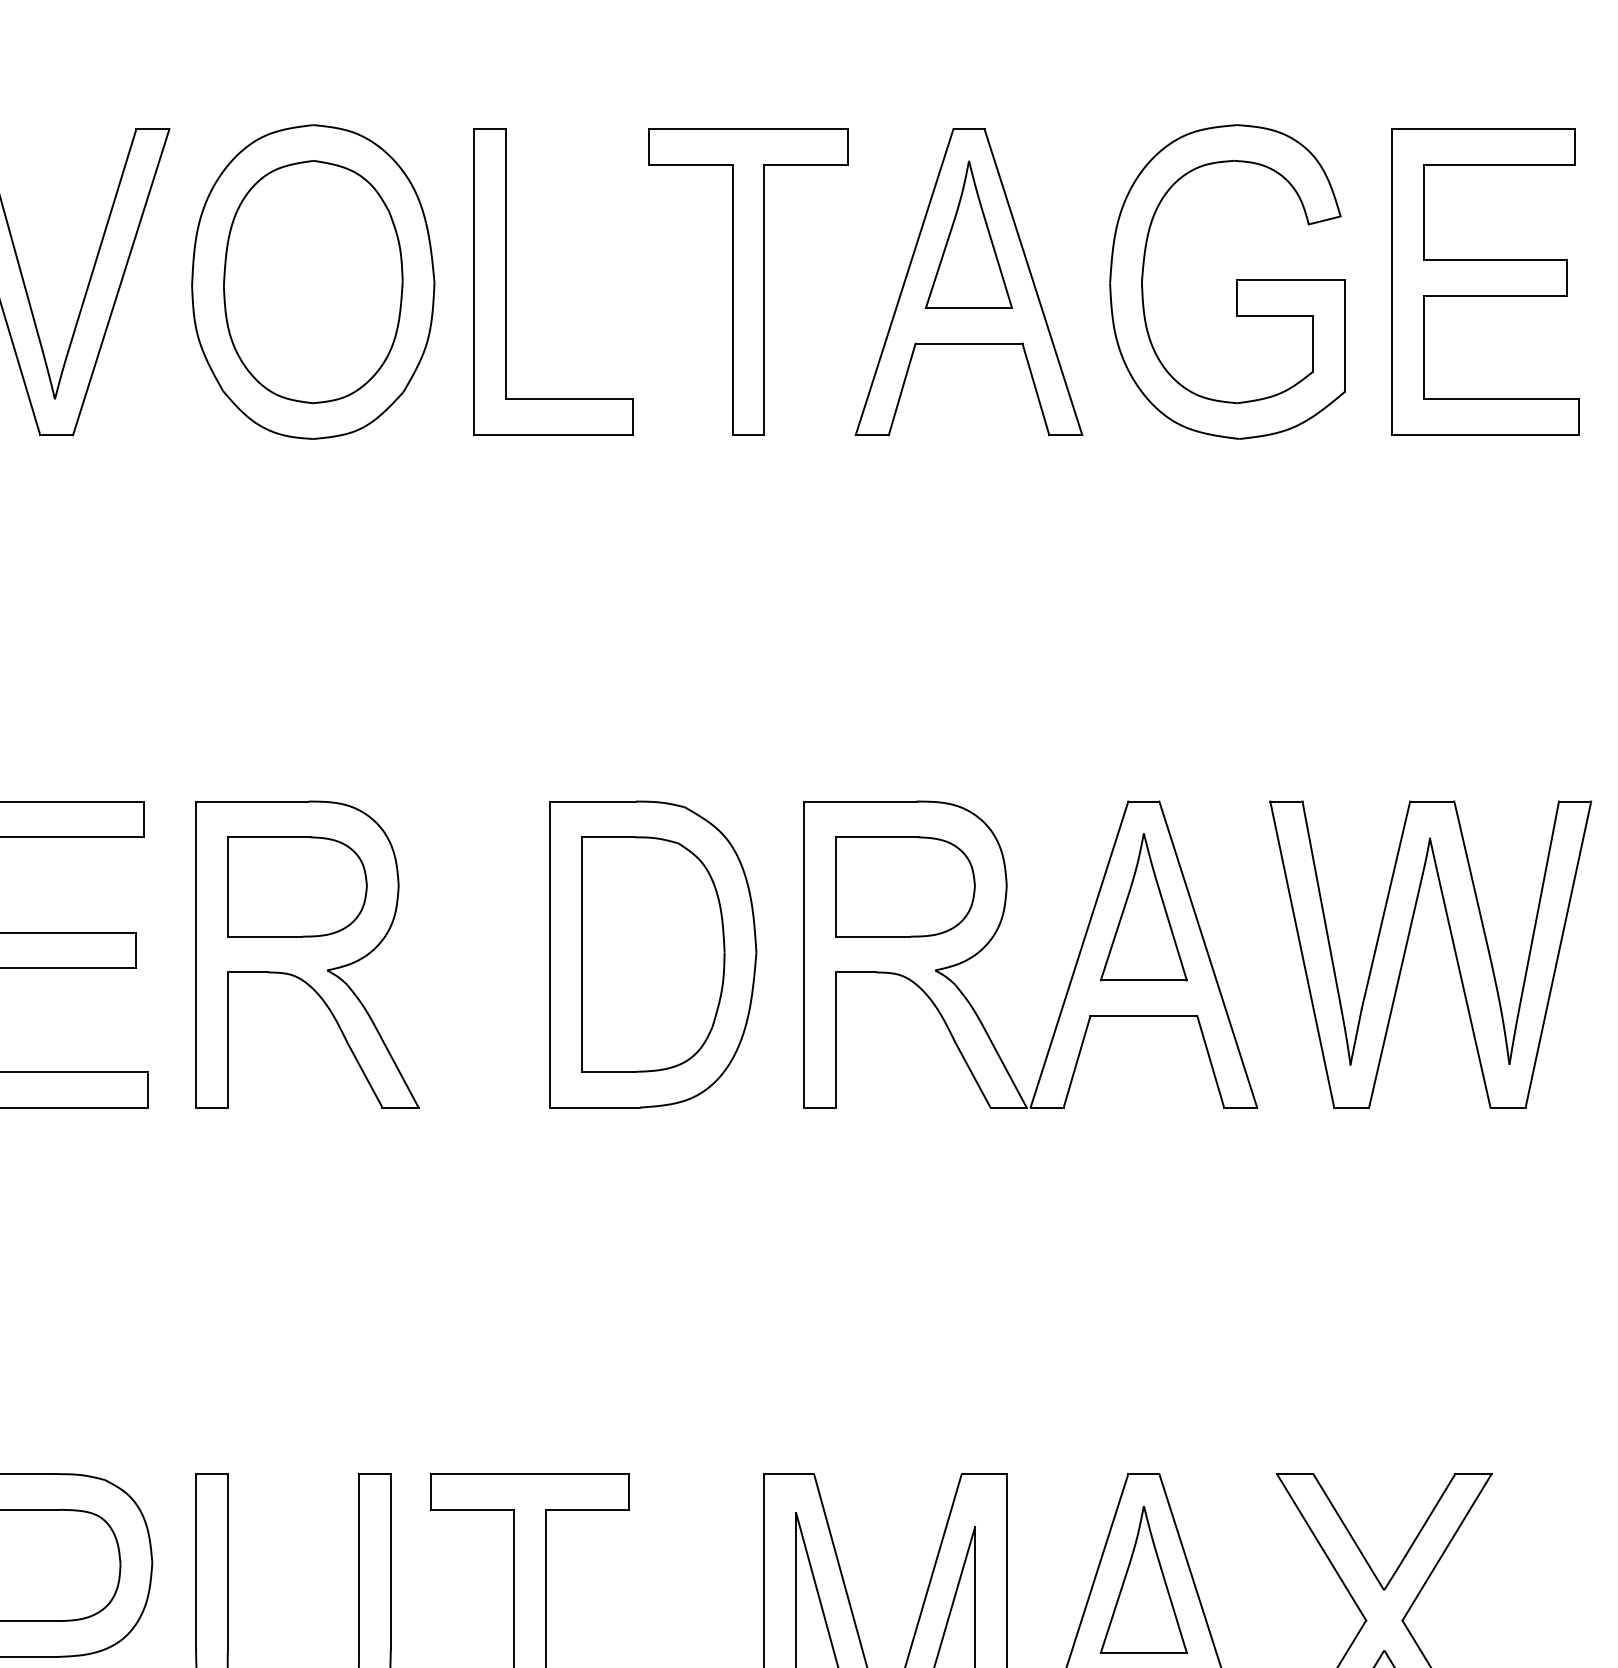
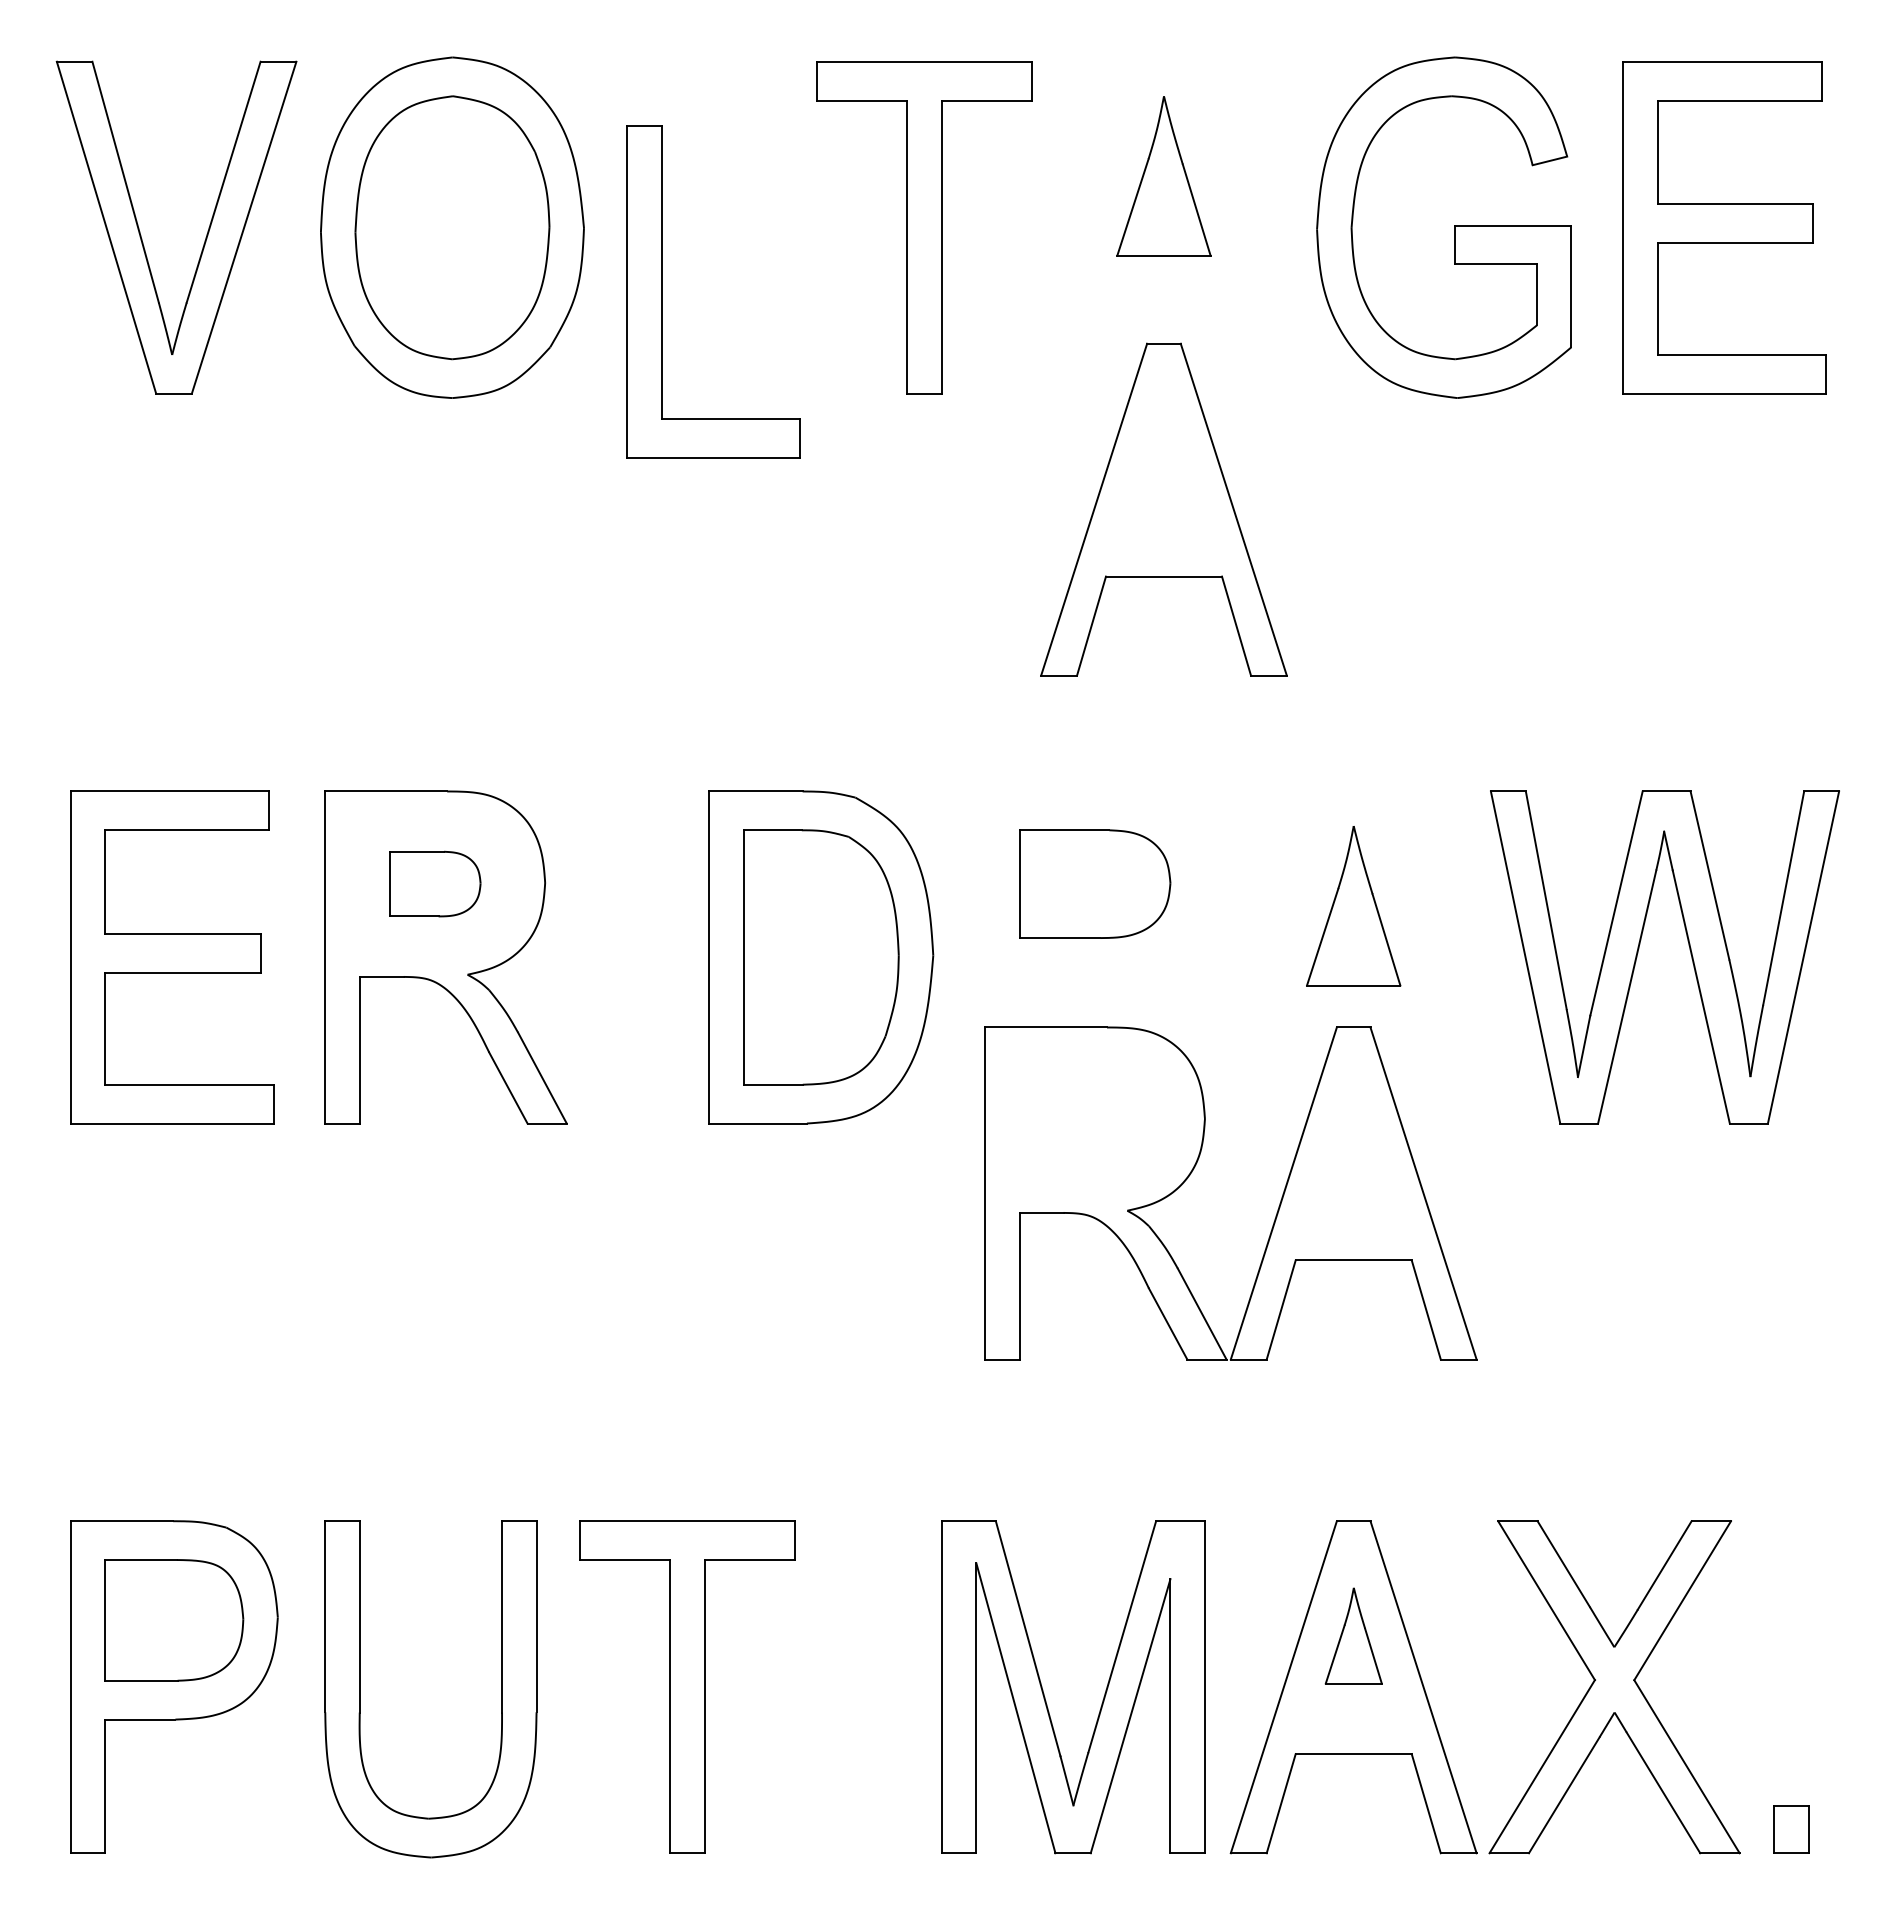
part: (506, 281) -> (662, 291), moved
part: (968, 281) -> (1163, 509), moved
part: (297, 886) -> (435, 883), size x0.6
part: (995, 935) -> (1192, 1172), moved
part: (1143, 1579) -> (1353, 1635), size x0.6

